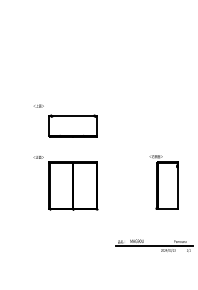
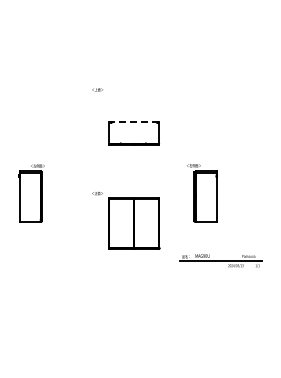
text: (38, 105) -> (97, 89), moved
line: (72, 116) -> (133, 122), solid -> dashed
part: (65, 182) -> (126, 220), moved
part: (164, 182) -> (202, 193), moved

